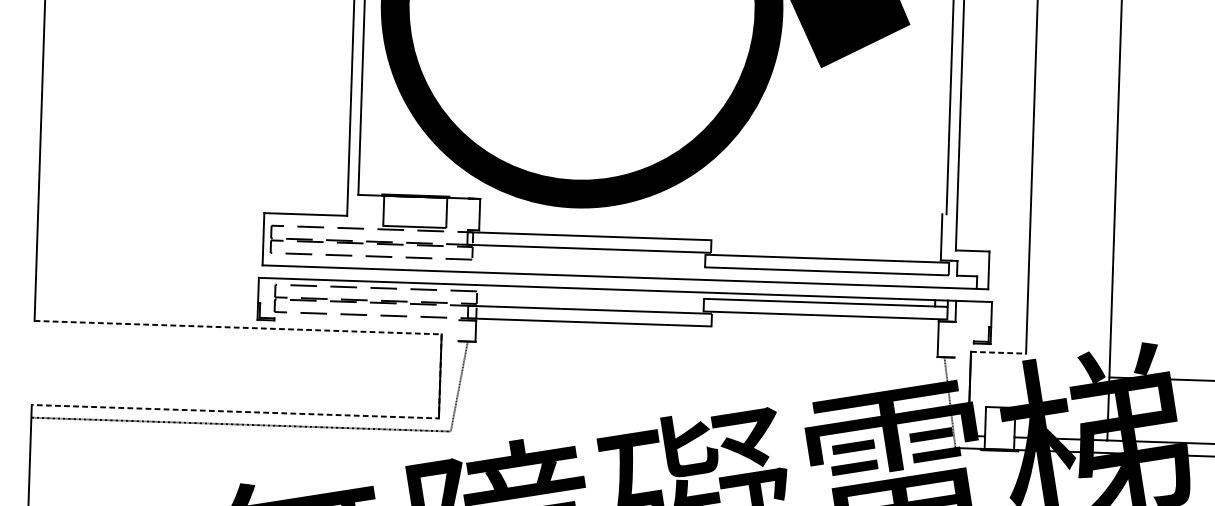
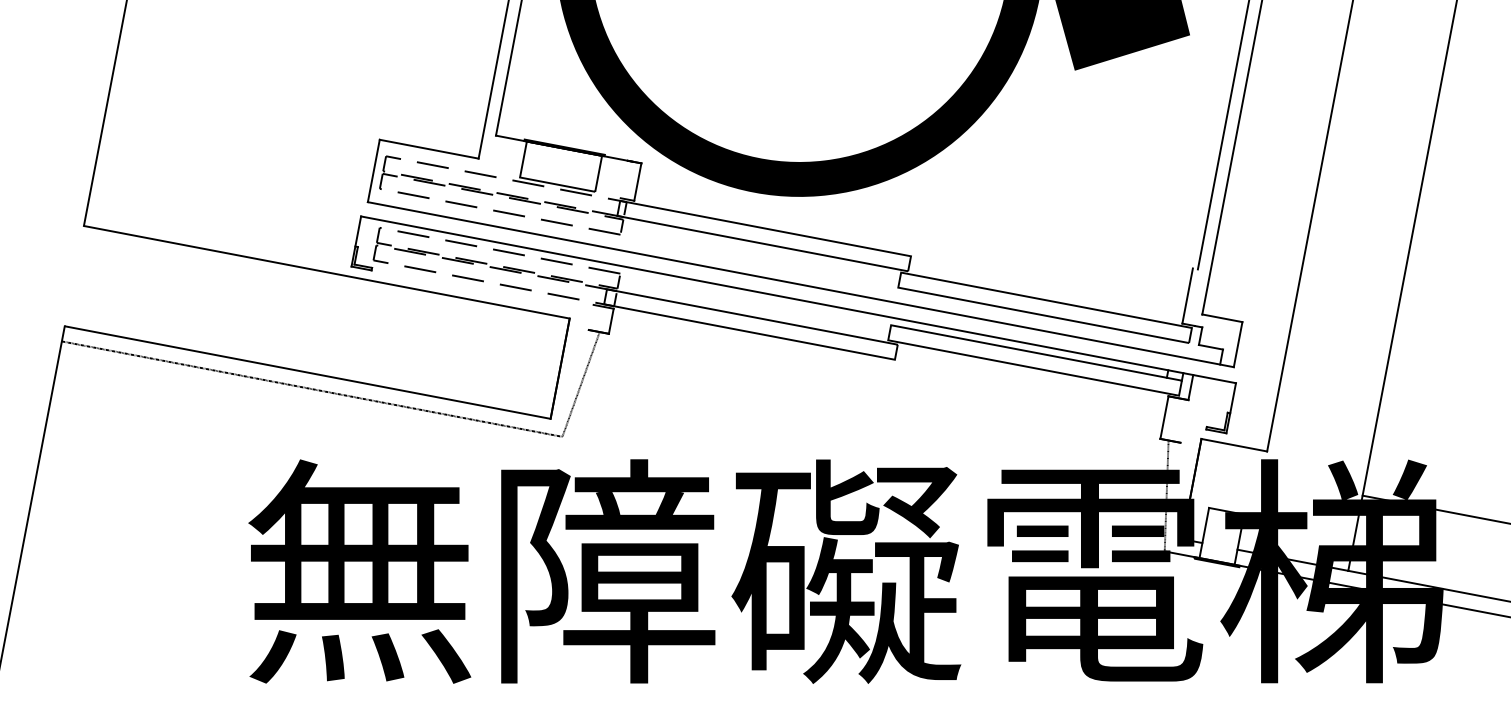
line: (998, 352) -> (1234, 445), dashed -> solid
line: (440, 376) -> (560, 369), dashed -> solid

